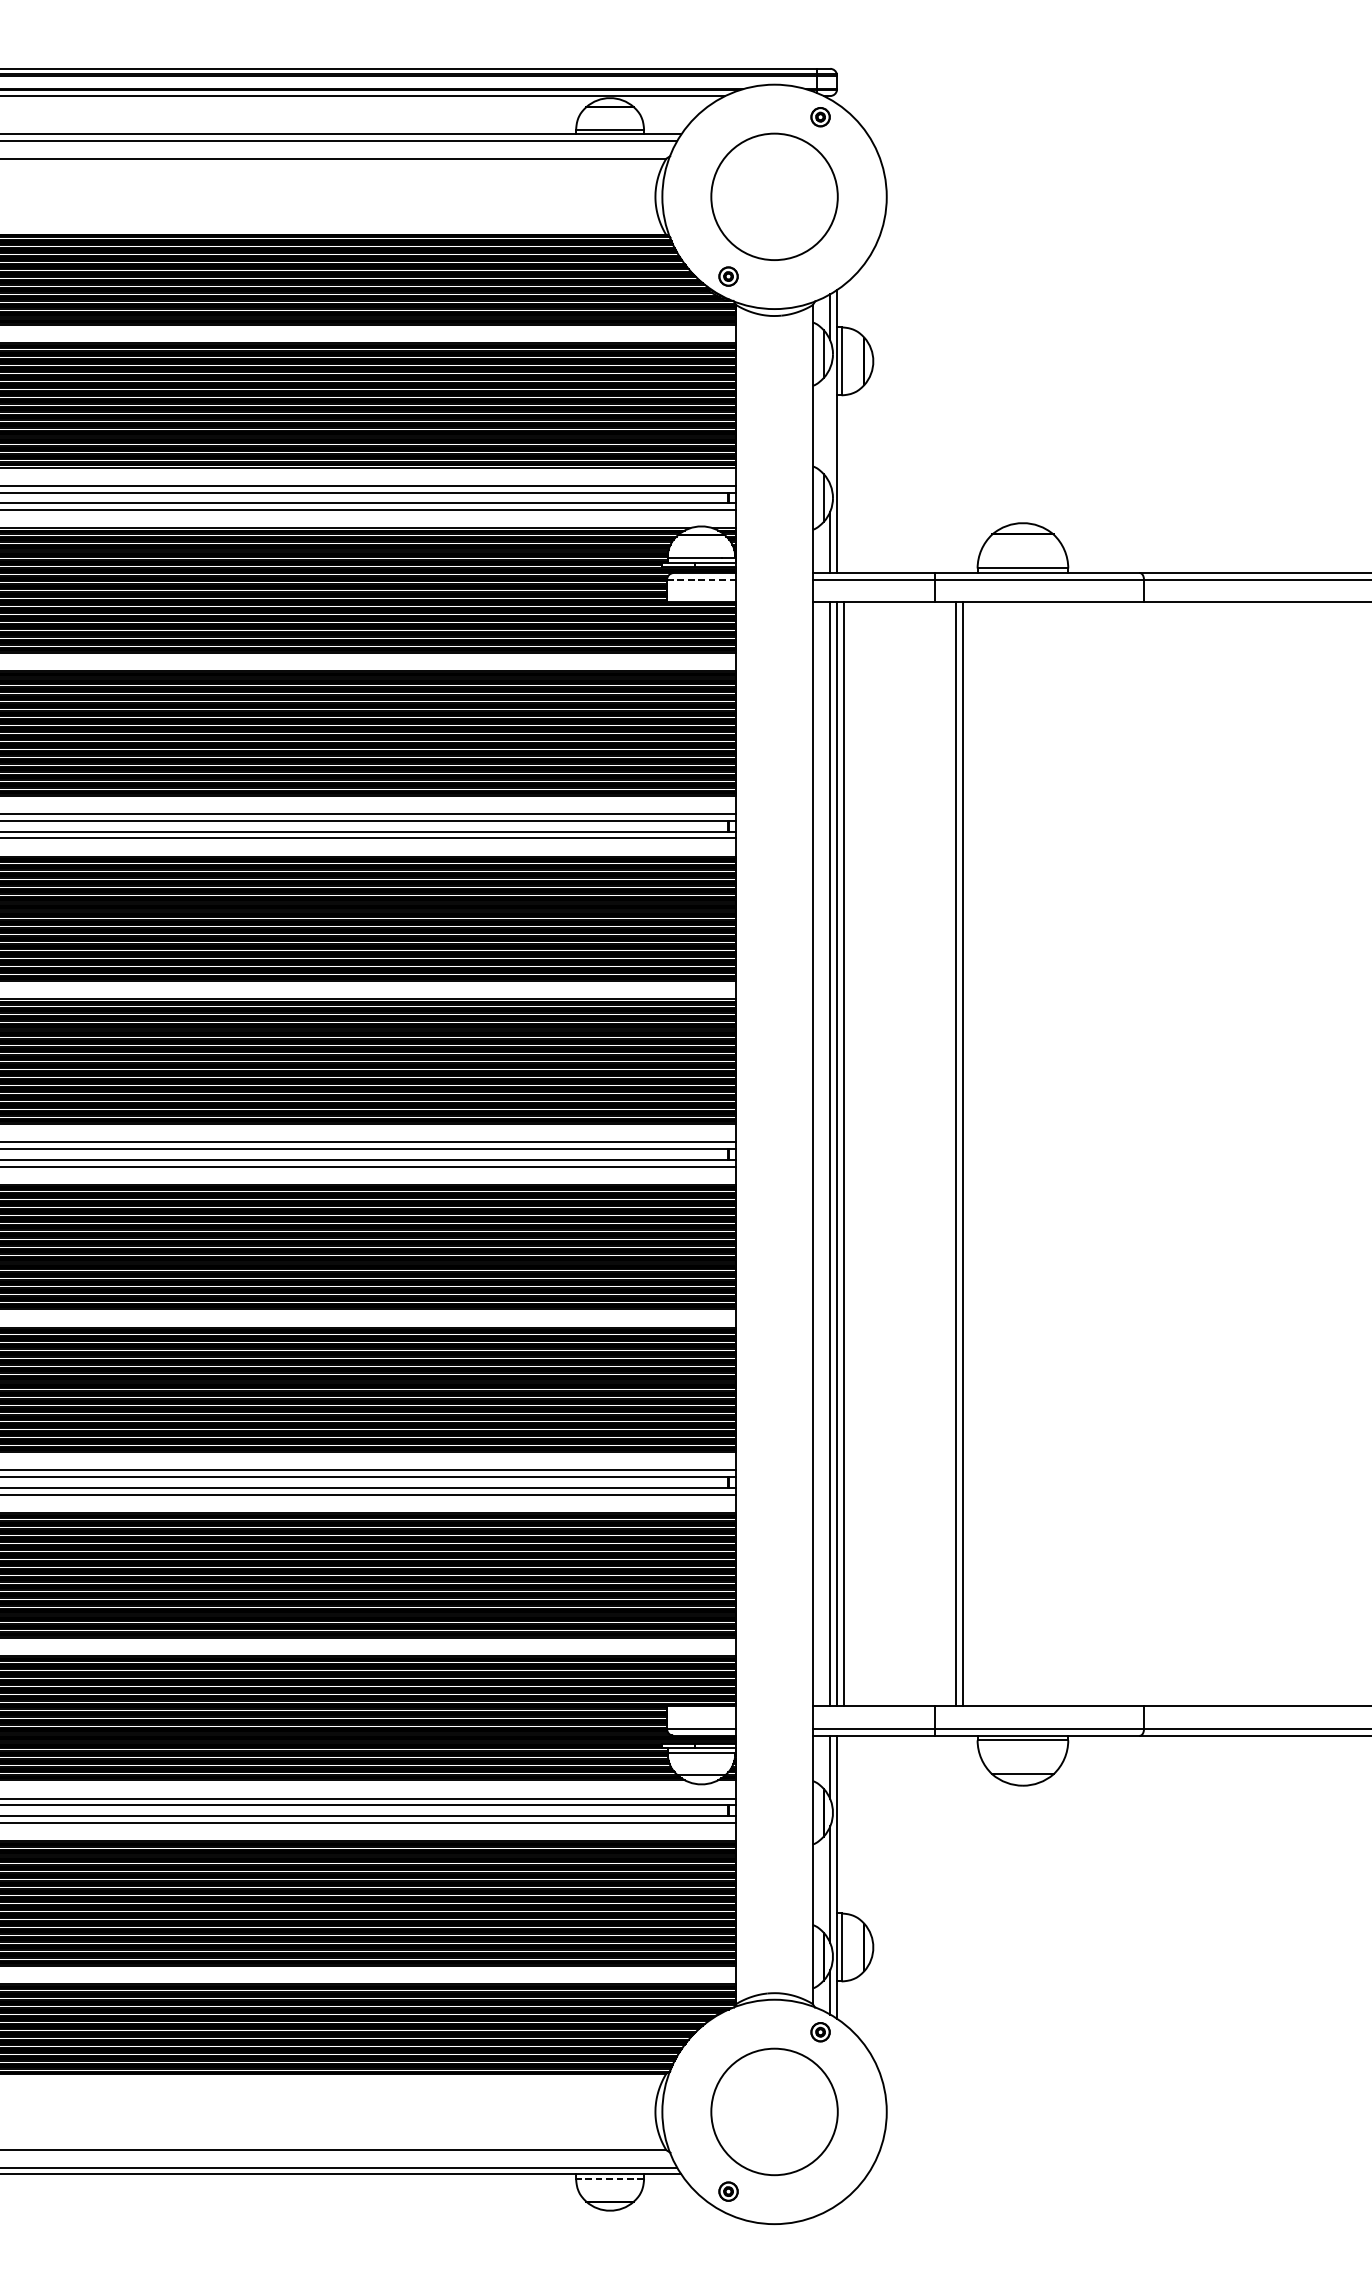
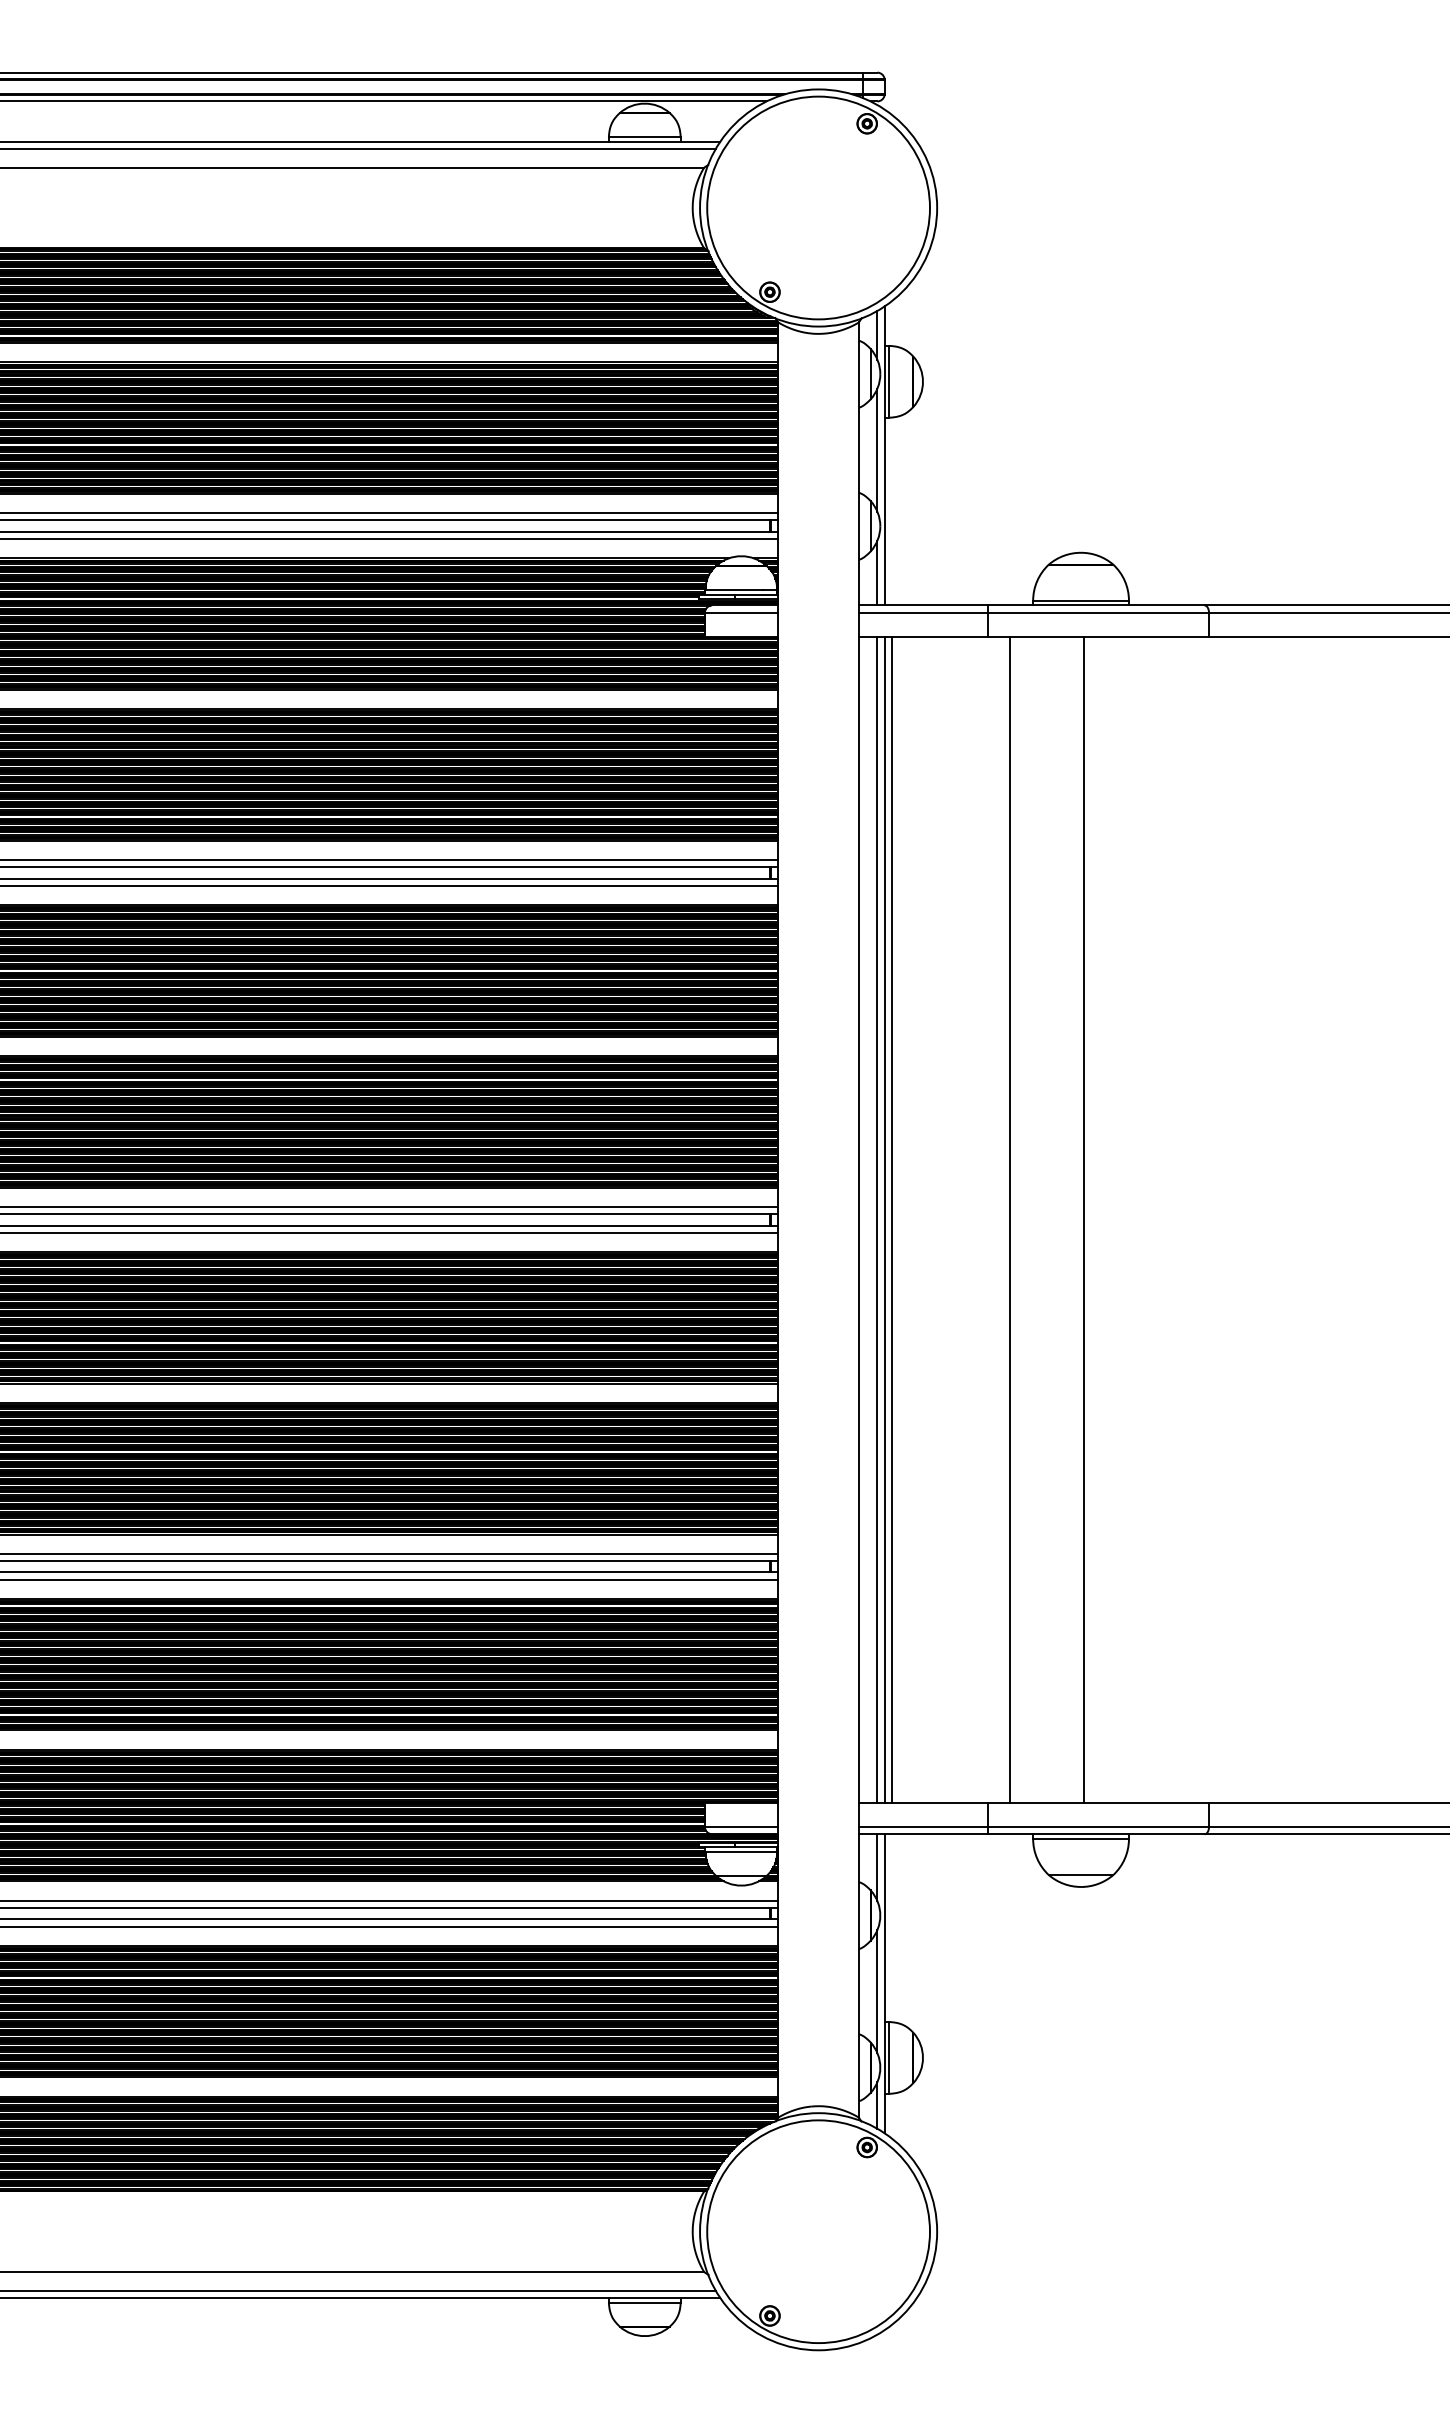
circle: (774, 196) -> (818, 207), size x1.67
line: (830, 425) -> (877, 449), added
line: (701, 579) -> (741, 612), dashed -> solid
line: (962, 1154) -> (1083, 1219), moved
circle: (774, 2111) -> (818, 2231), size x1.67
line: (609, 2178) -> (644, 2302), dashed -> solid

